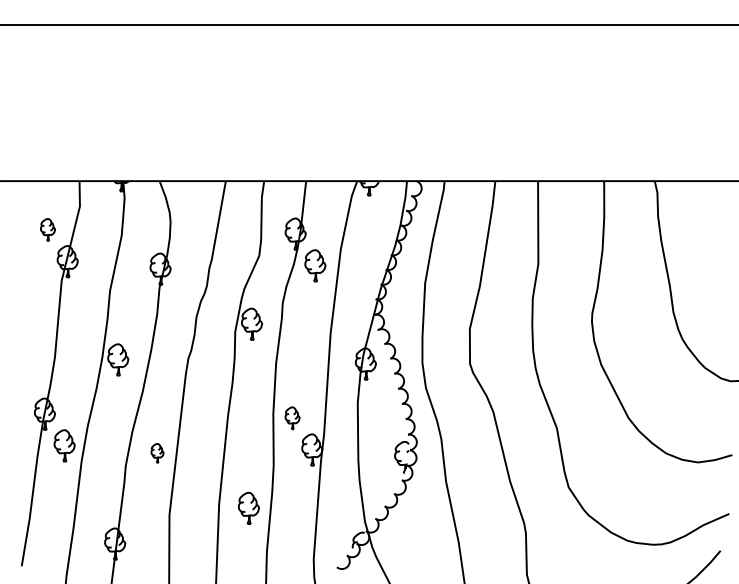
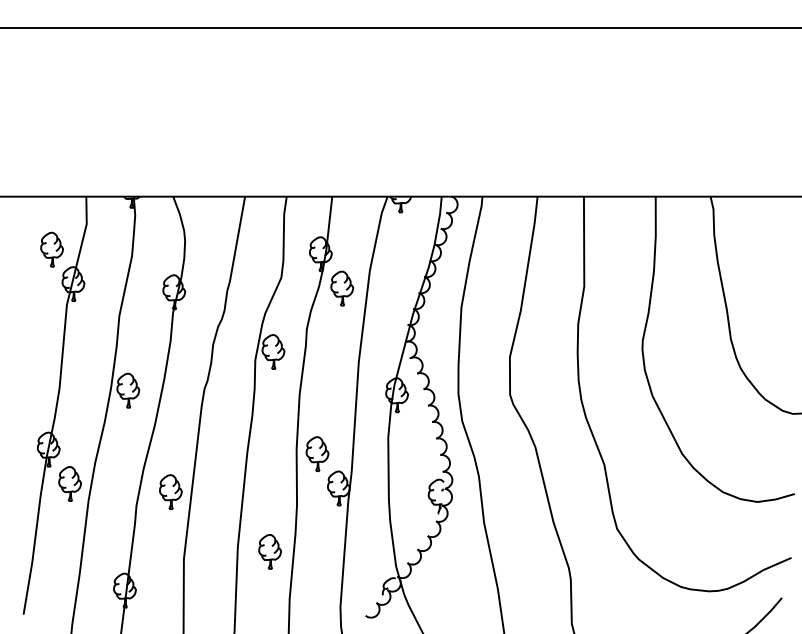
part: (47, 229) -> (51, 249), size x1.43
part: (292, 417) -> (317, 453), size x1.43
part: (157, 452) -> (170, 491), size x1.67

